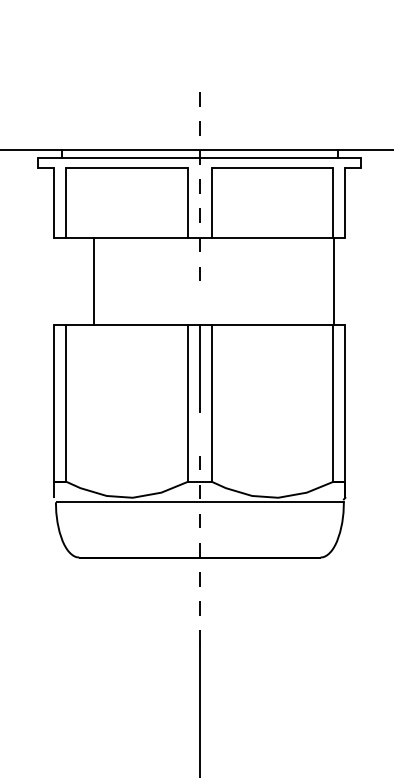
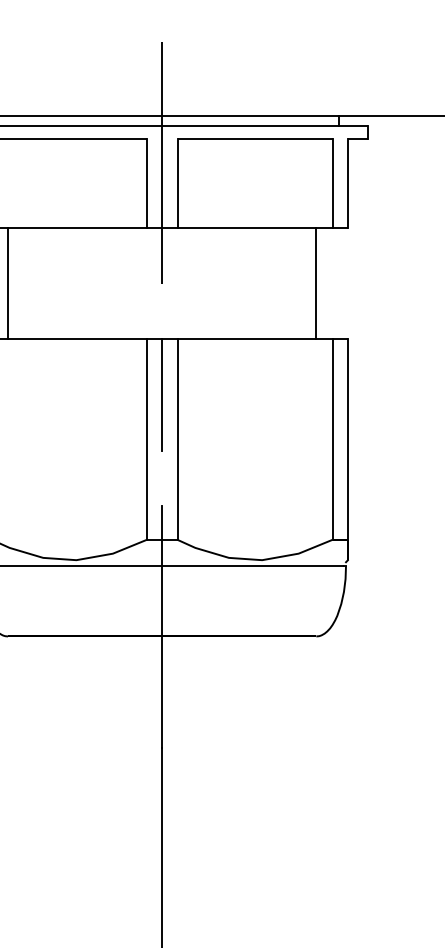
line: (199, 186) -> (161, 162), dashed -> solid
line: (94, 280) -> (8, 282), moved
line: (333, 280) -> (316, 282), moved
line: (199, 550) -> (161, 627), dashed -> solid

